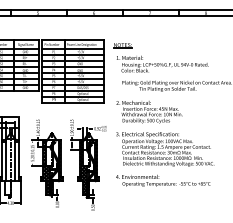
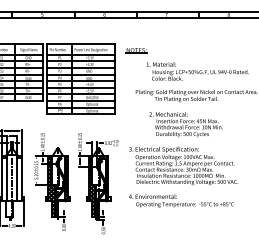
text: (162, 64) -> (197, 71), moved
text: (148, 111) -> (185, 124), moved

